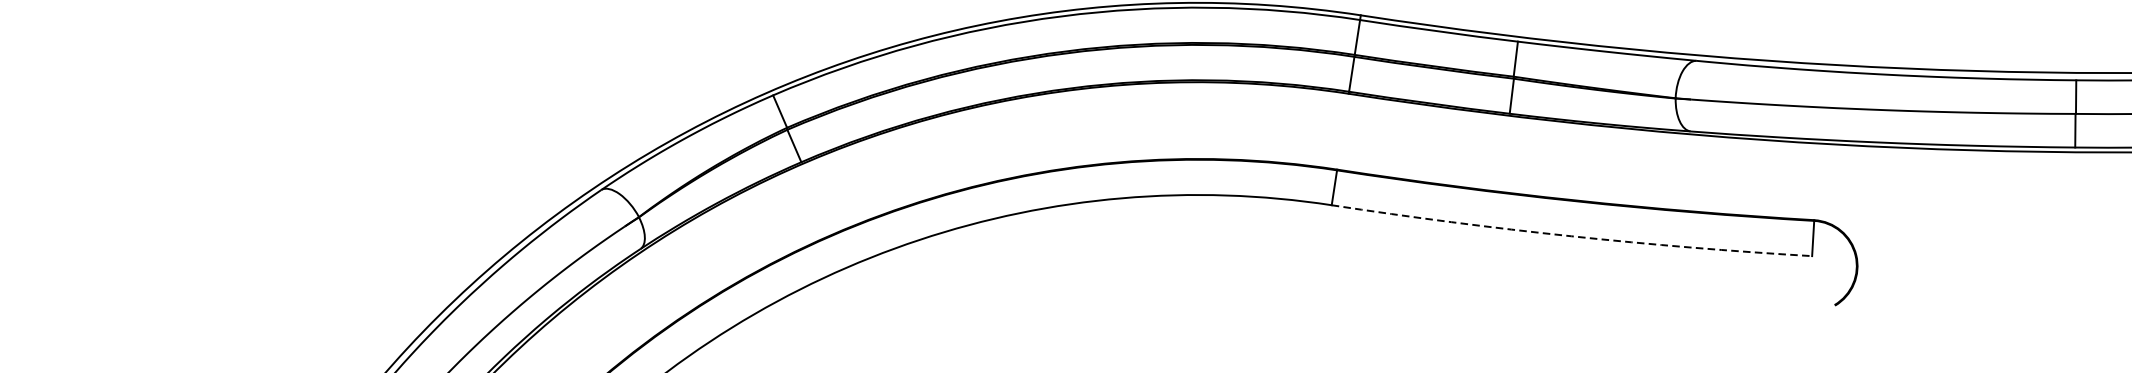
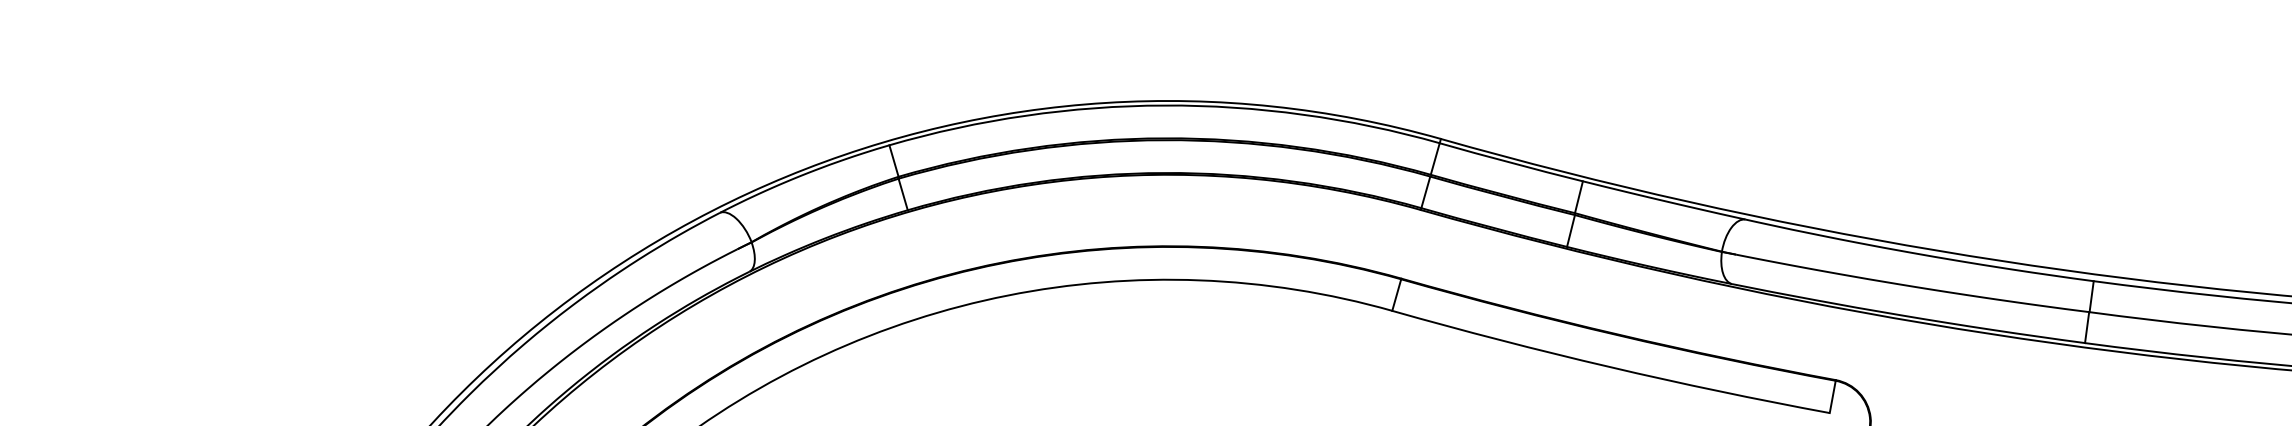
arc: (1571, 236) -> (1609, 367), dashed -> solid

